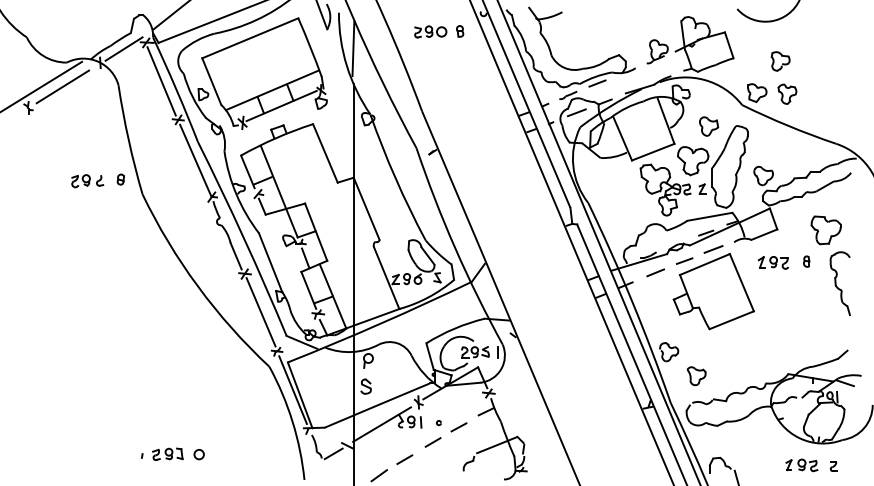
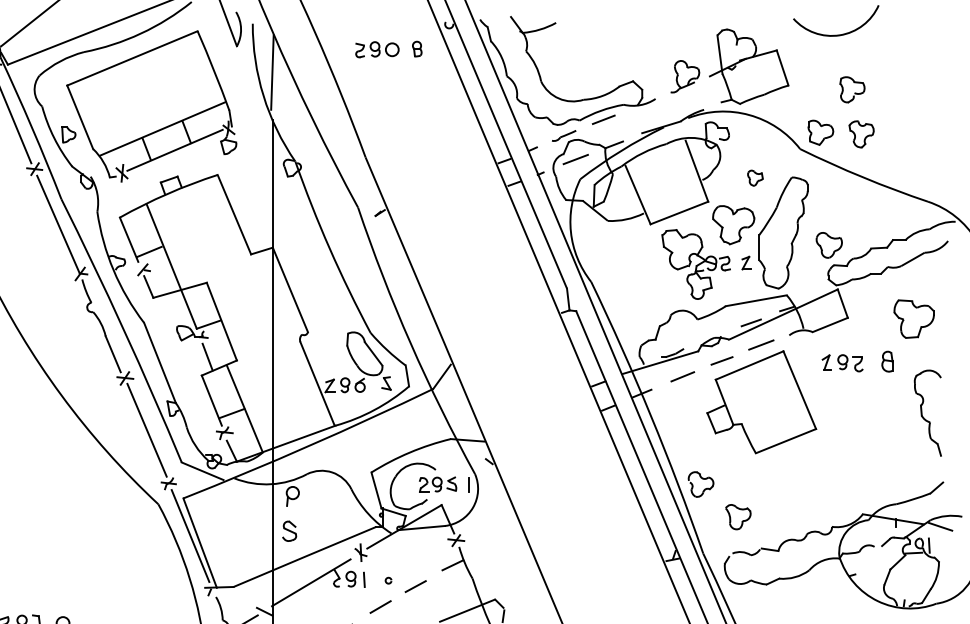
part: (709, 126) -> (755, 178), size x0.6
part: (806, 261) -> (887, 361), size x1.4
part: (839, 283) -> (926, 412), moved

